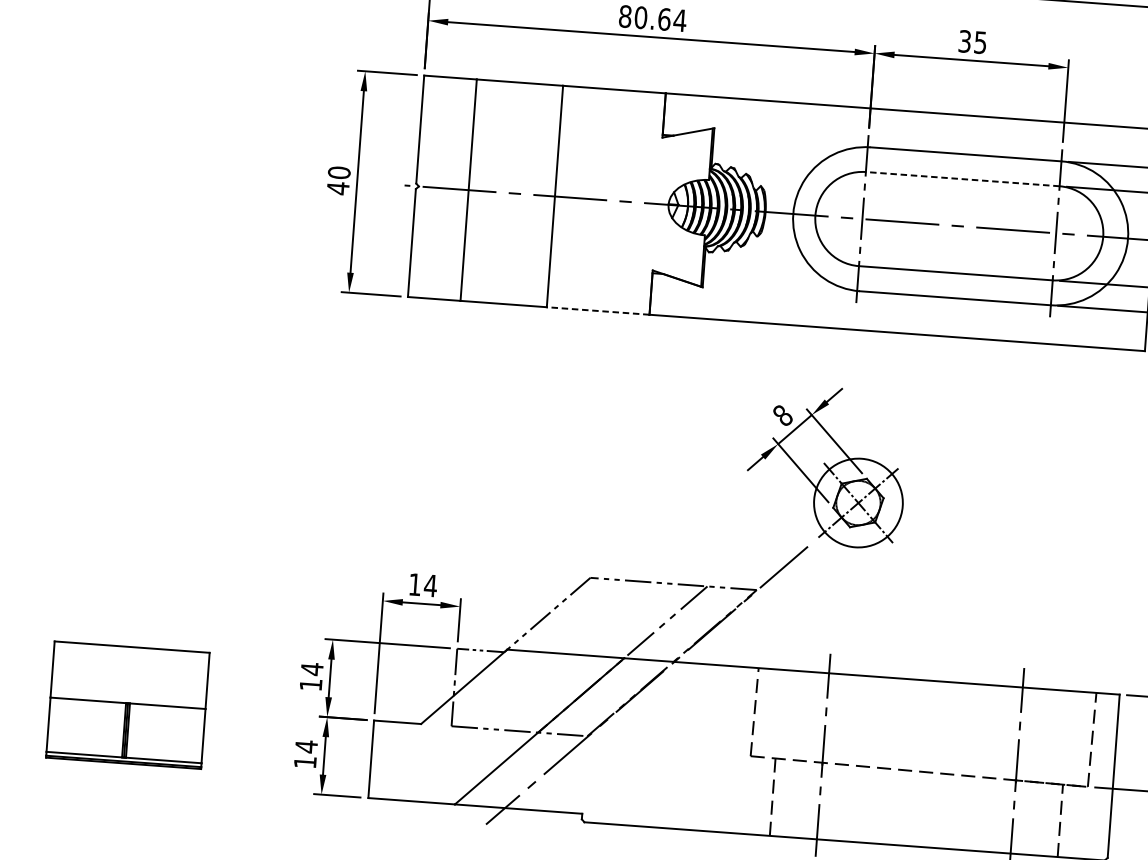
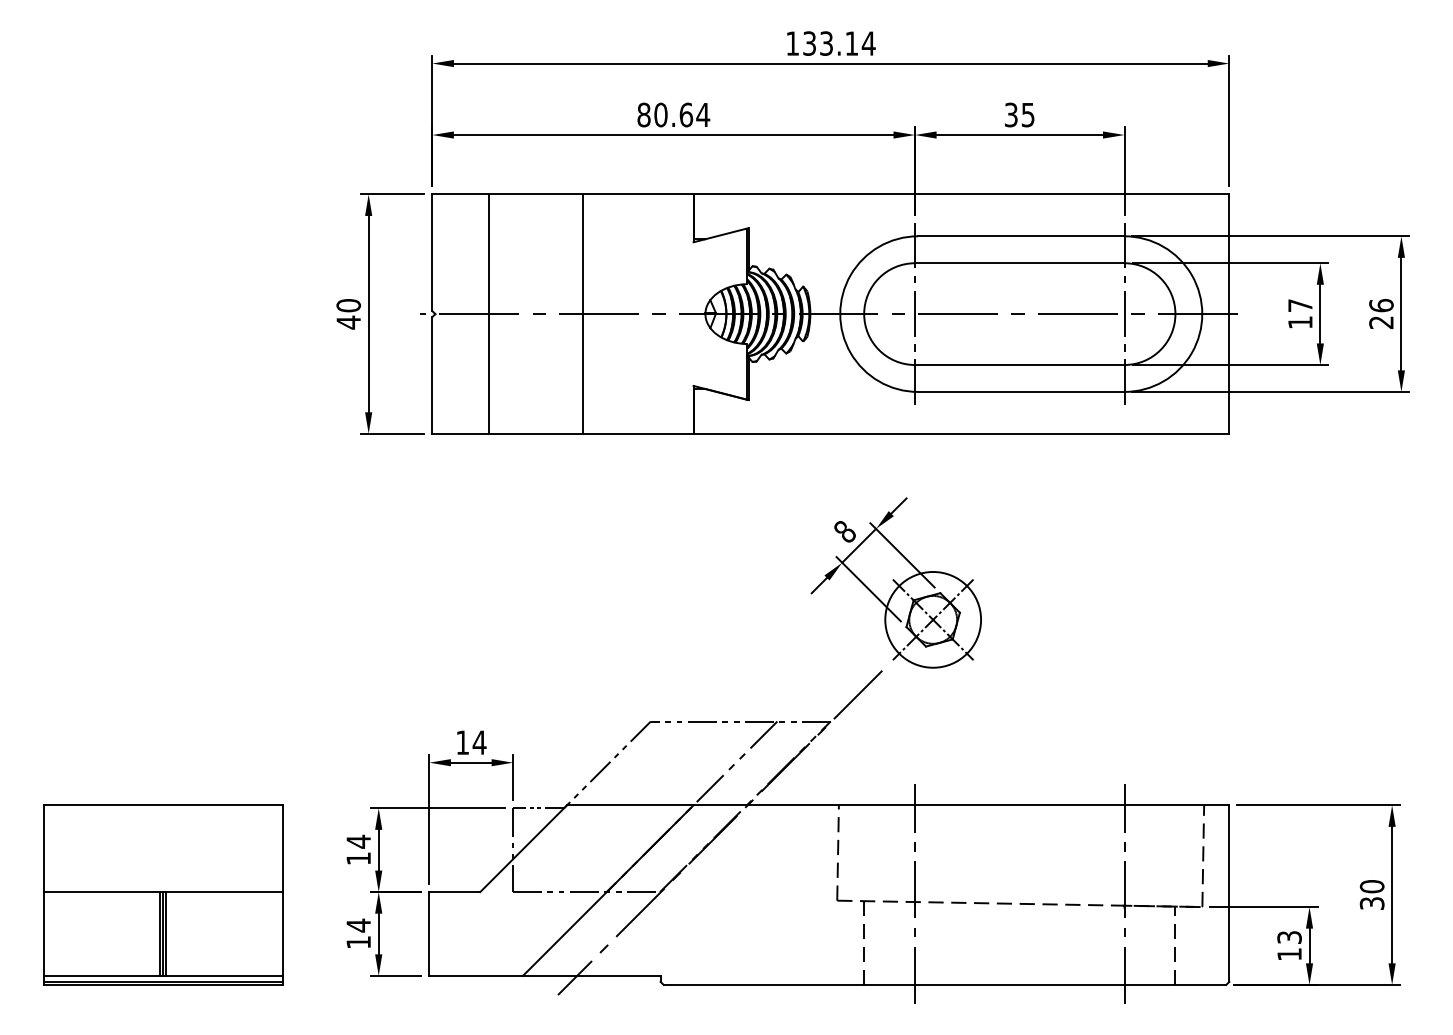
line: (962, 179) -> (1019, 263), dashed -> solid
line: (598, 310) -> (638, 433), dashed -> solid
part: (128, 704) -> (163, 894), size x1.43

